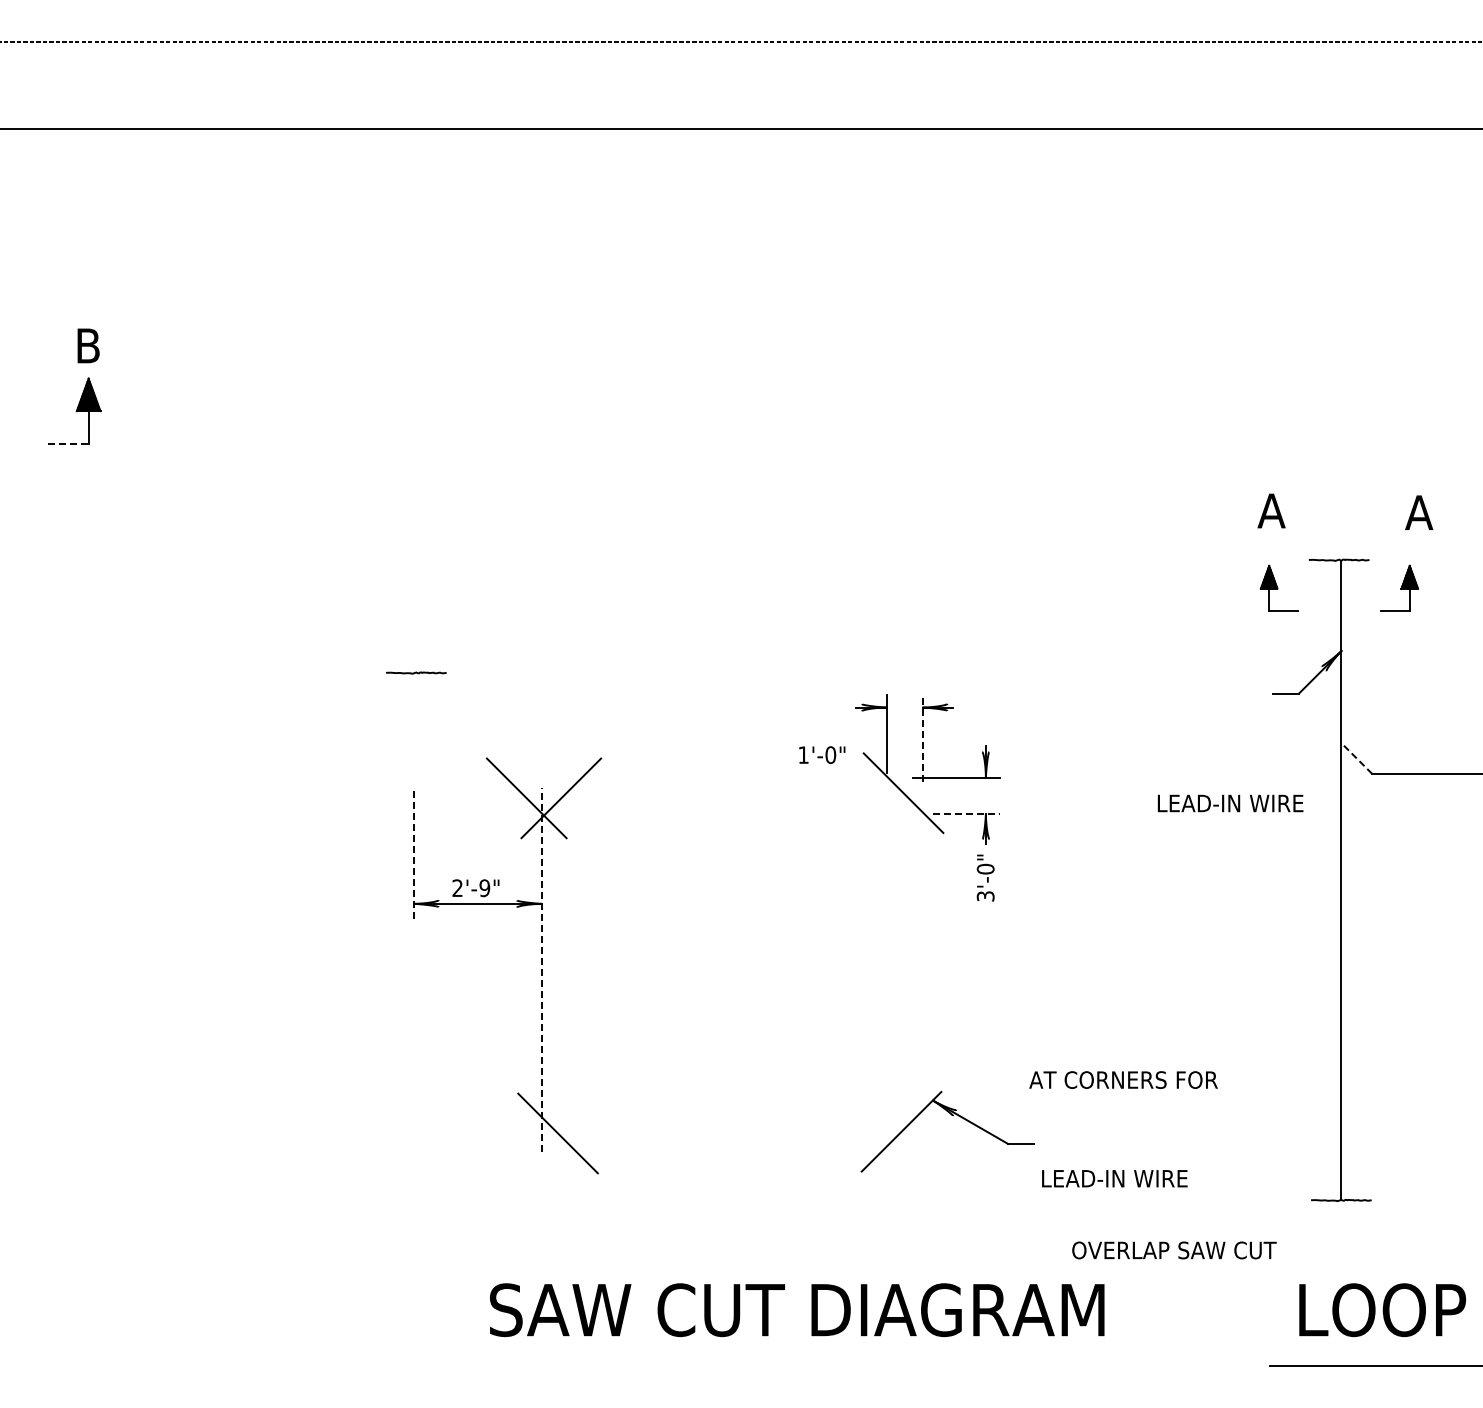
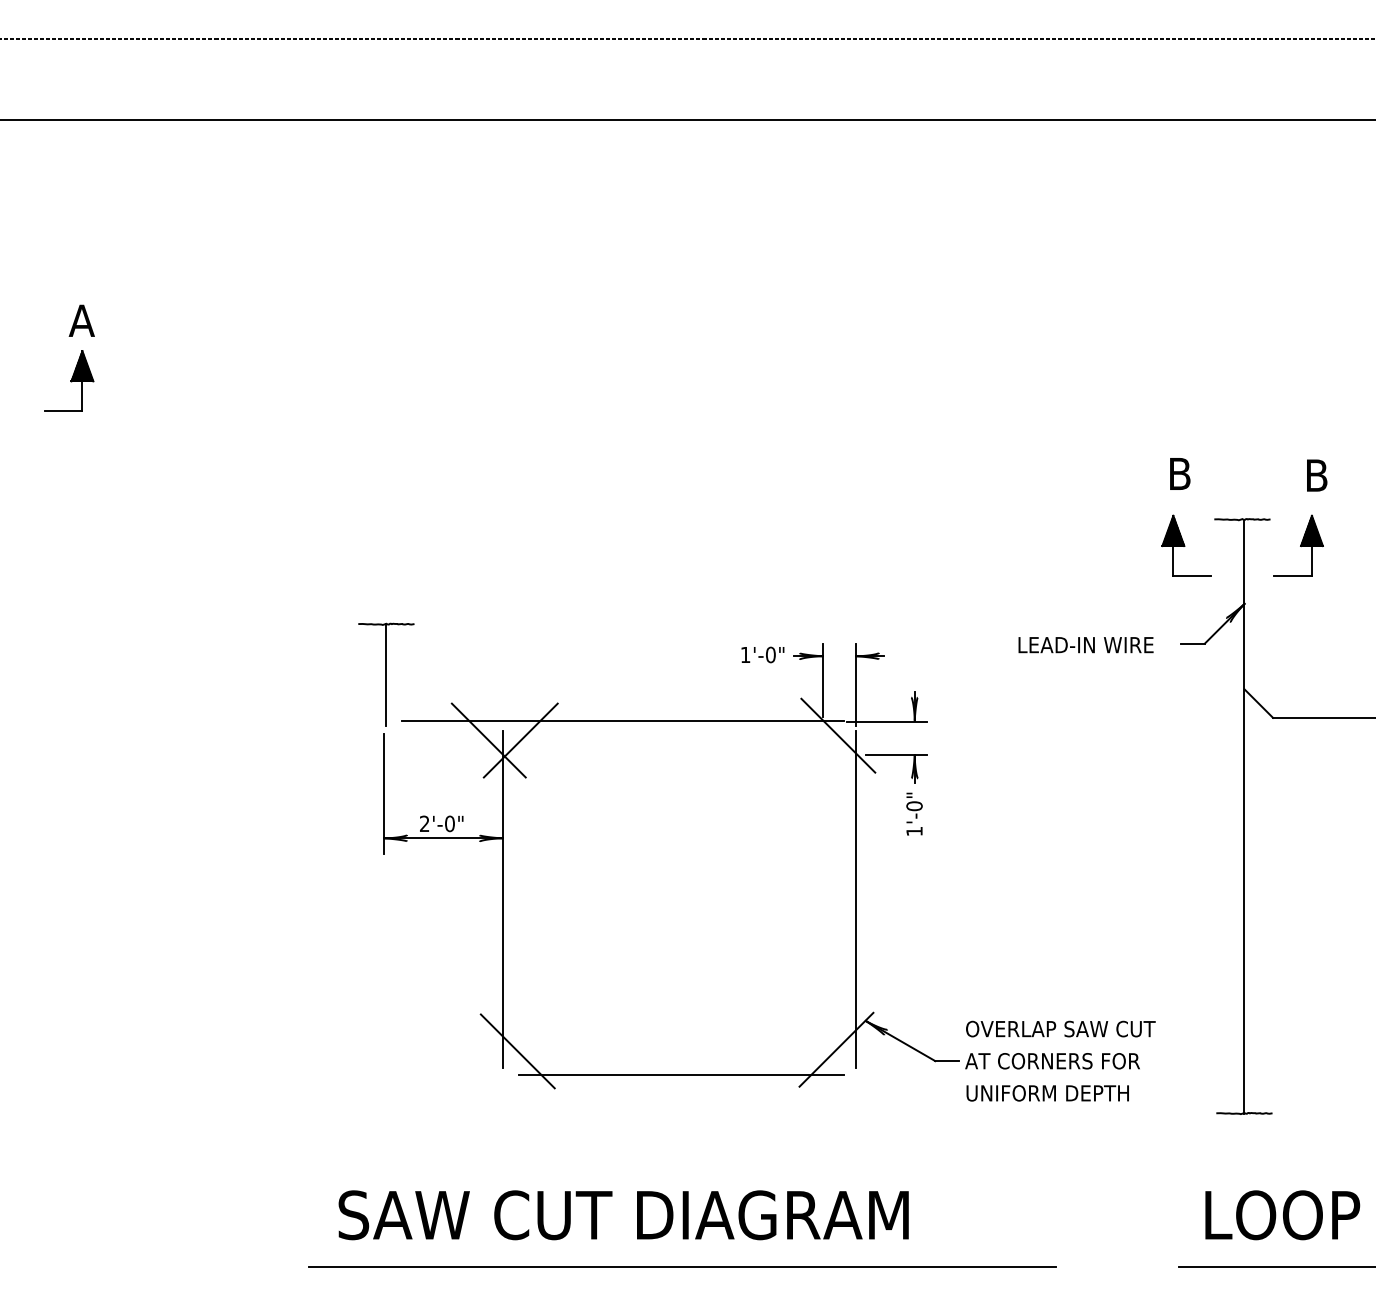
text: (88, 345) -> (82, 320), B -> A
line: (68, 443) -> (63, 411), dashed -> solid
text: (1271, 510) -> (1179, 473), A -> B
text: (1419, 512) -> (1316, 475), A -> B
part: (1279, 588) -> (1187, 545), size x1.43
part: (1399, 588) -> (1298, 545), size x1.43
line: (415, 727) -> (385, 674), added
line: (922, 738) -> (855, 685), dashed -> solid
text: (822, 754) -> (763, 654), moved
line: (1356, 758) -> (1258, 703), dashed -> solid
line: (670, 777) -> (622, 721), added
text: (1230, 803) -> (1085, 645), moved
line: (966, 814) -> (896, 755), dashed -> solid
line: (413, 856) -> (383, 794), dashed -> solid
text: (484, 888) -> (449, 824), 2'-9" -> 2'-0"
text: (985, 896) -> (914, 831), 3'-0" -> 1'-0"
line: (541, 969) -> (502, 899), dashed -> solid
line: (923, 969) -> (856, 899), added
text: (1123, 1079) -> (1052, 1060), moved
line: (734, 1158) -> (681, 1074), added
text: (1128, 1178) -> (1046, 1093), LEAD-IN WIRE -> UNIFORM DEPTH
text: (1174, 1250) -> (1060, 1029), moved
text: (797, 1310) -> (623, 1215), moved
line: (735, 1365) -> (682, 1266), added

